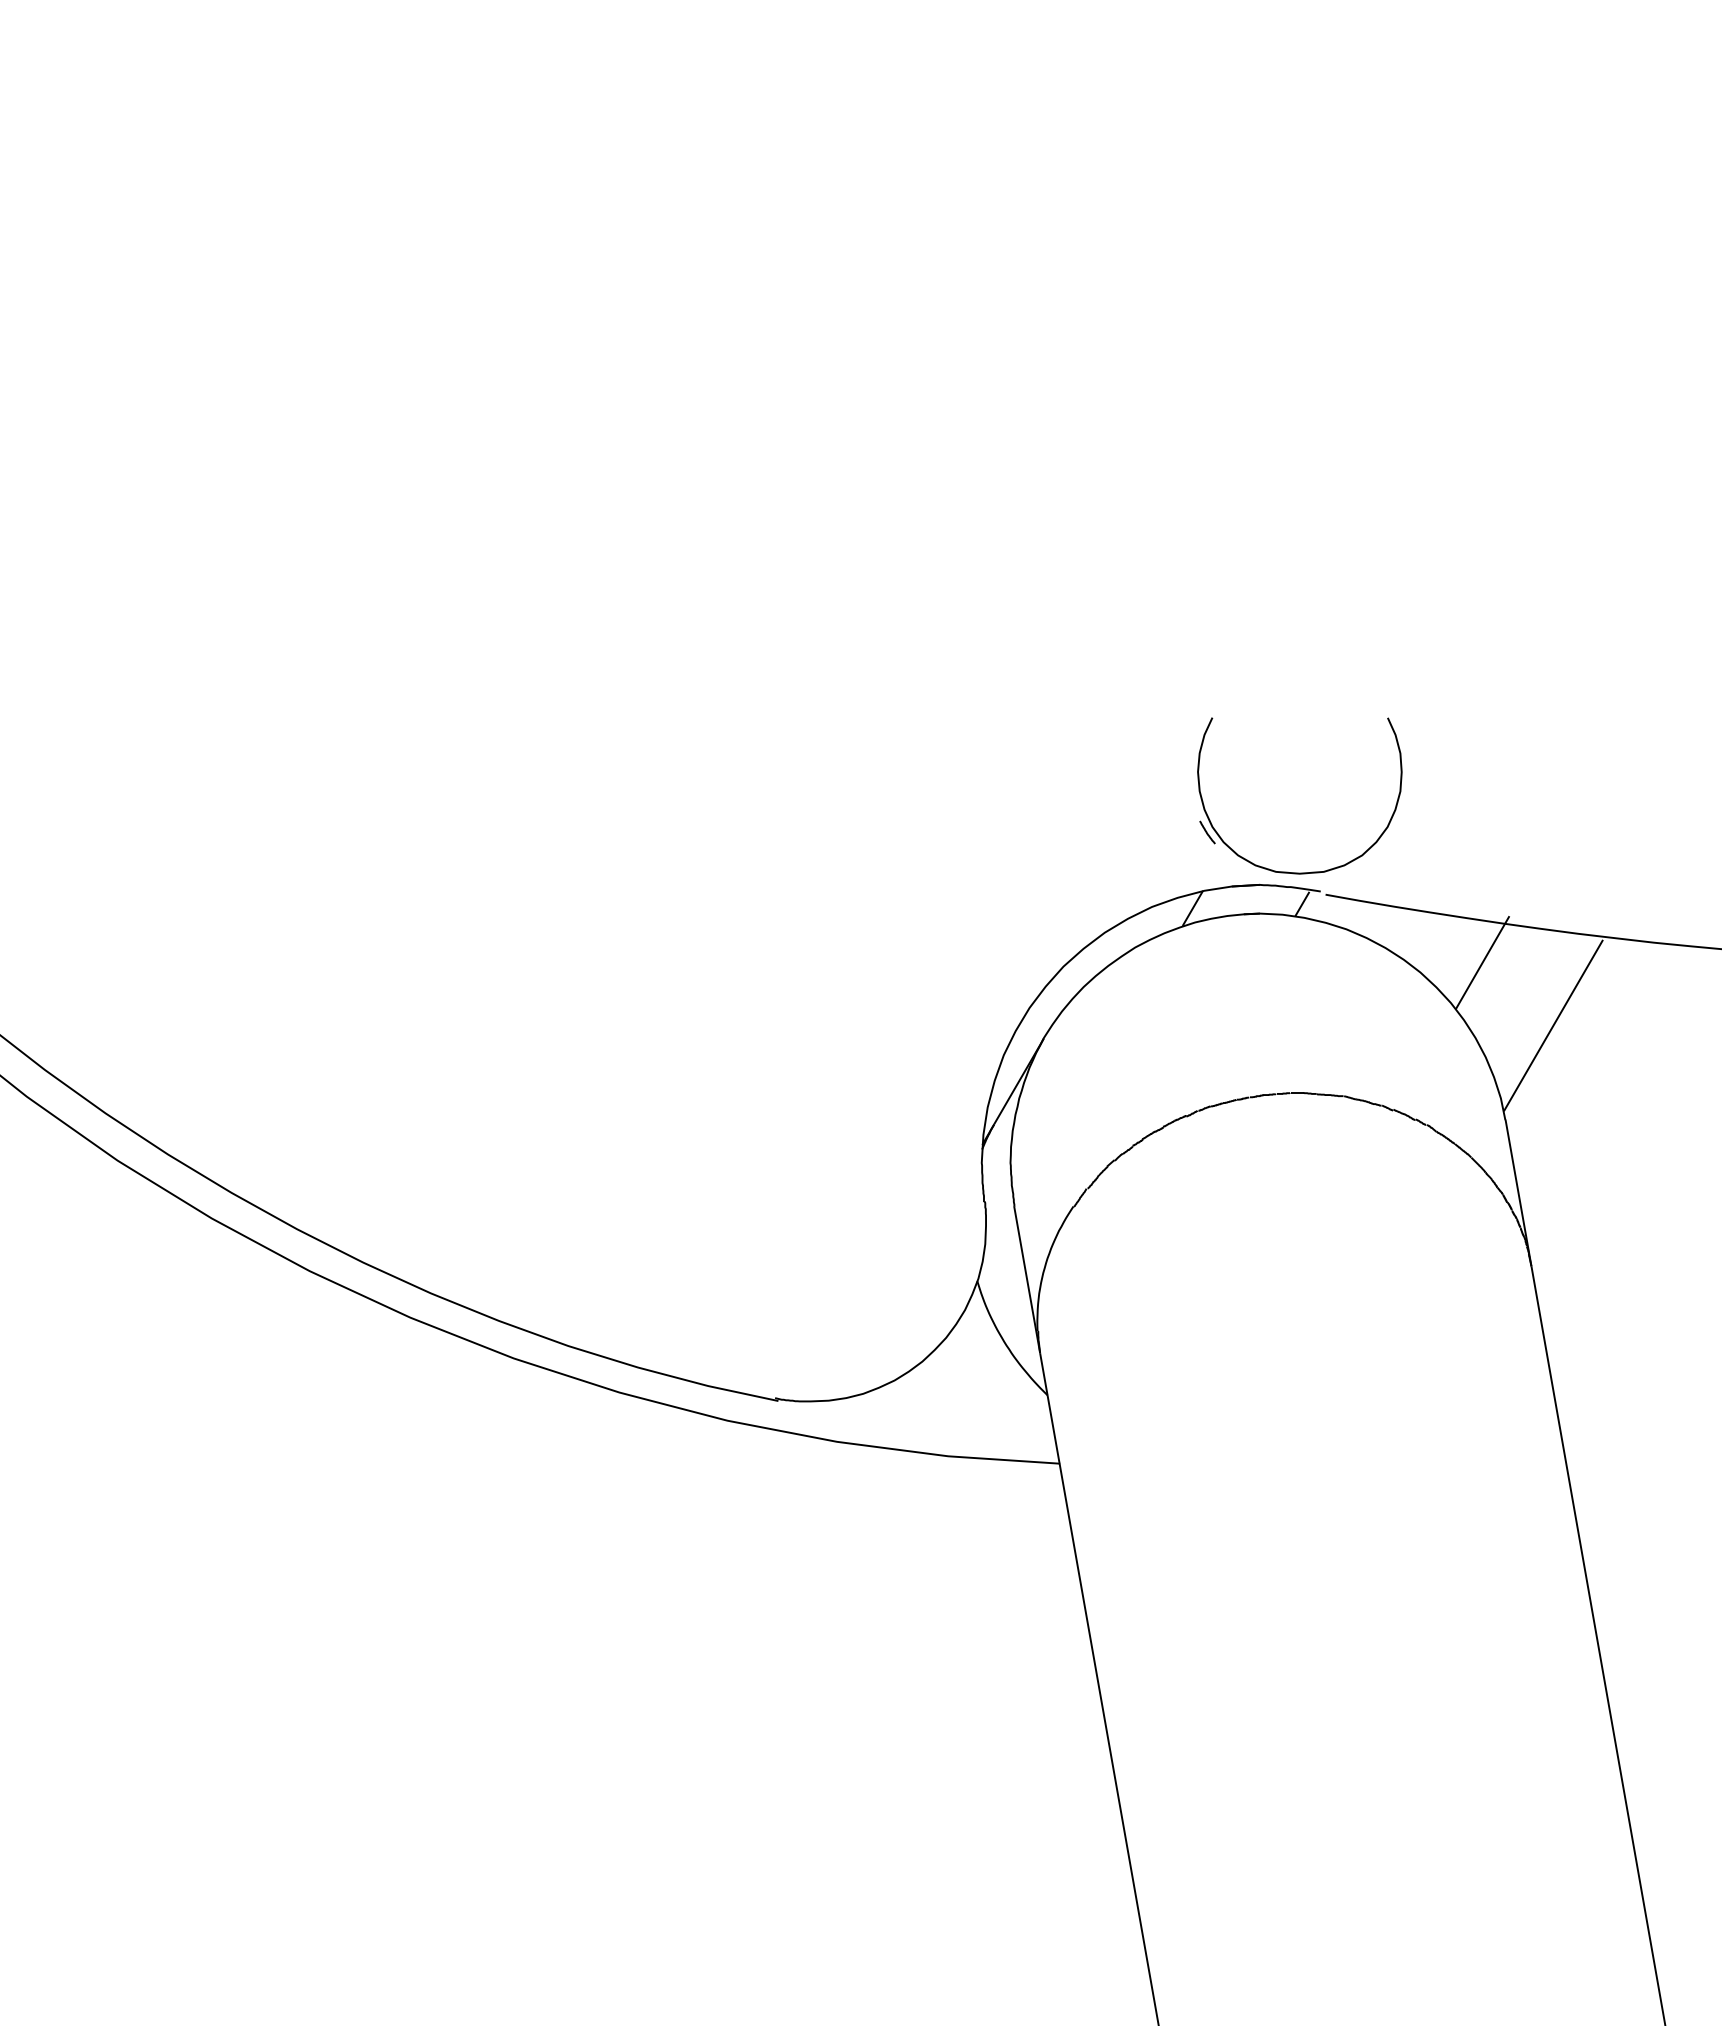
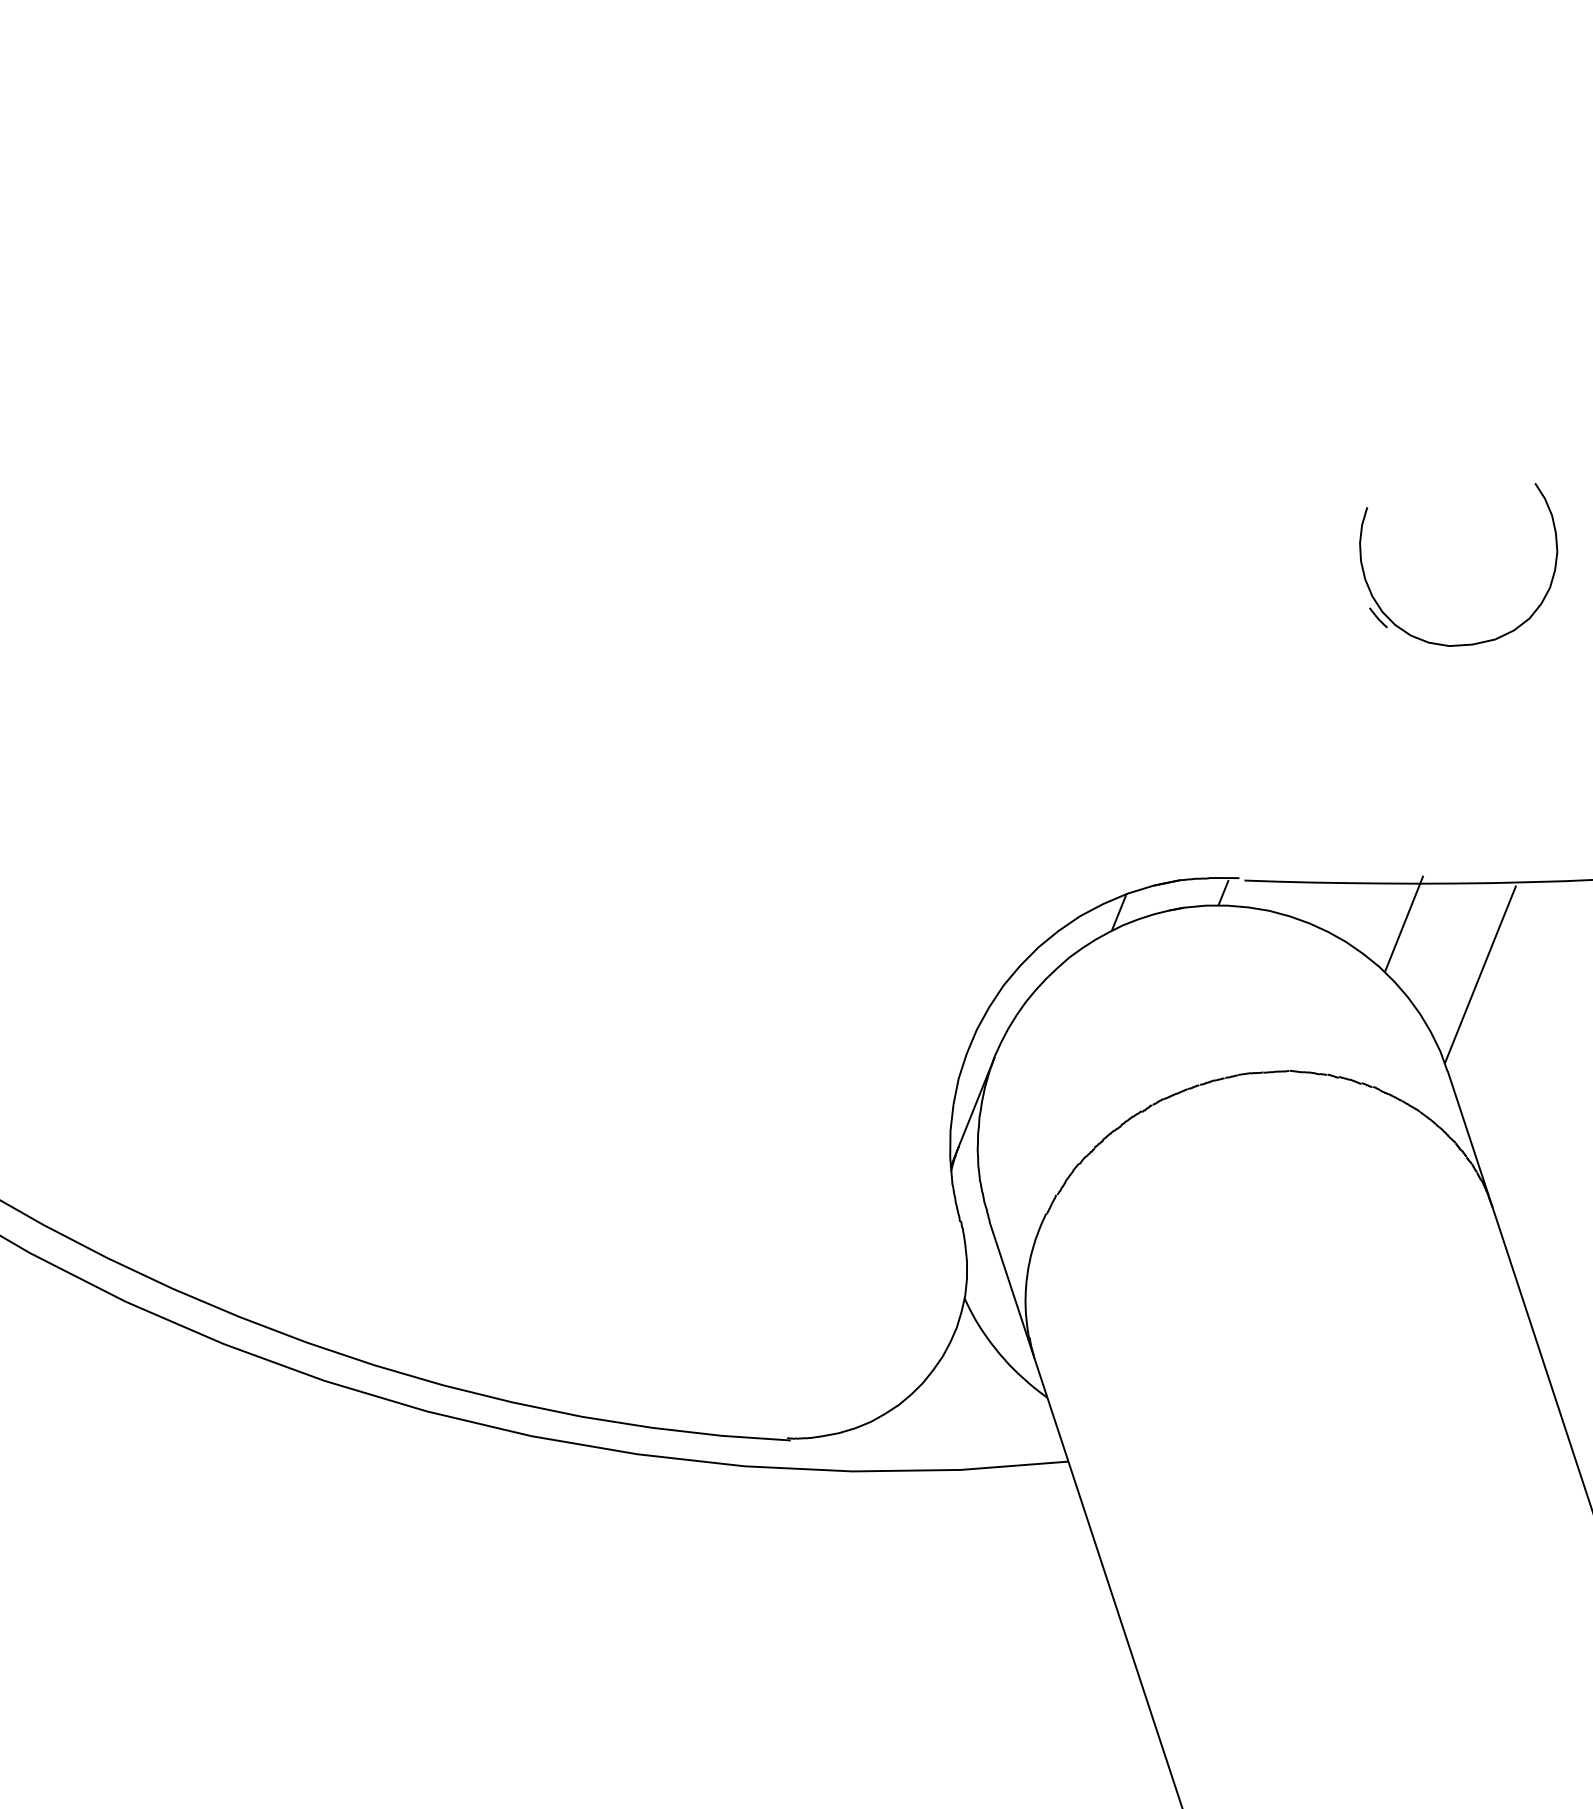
part: (1287, 871) -> (1460, 644), moved

